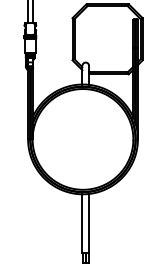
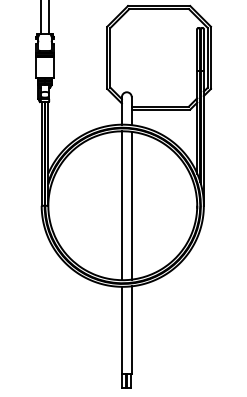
line: (82, 139) -> (122, 205), added
line: (89, 139) -> (132, 205), added

